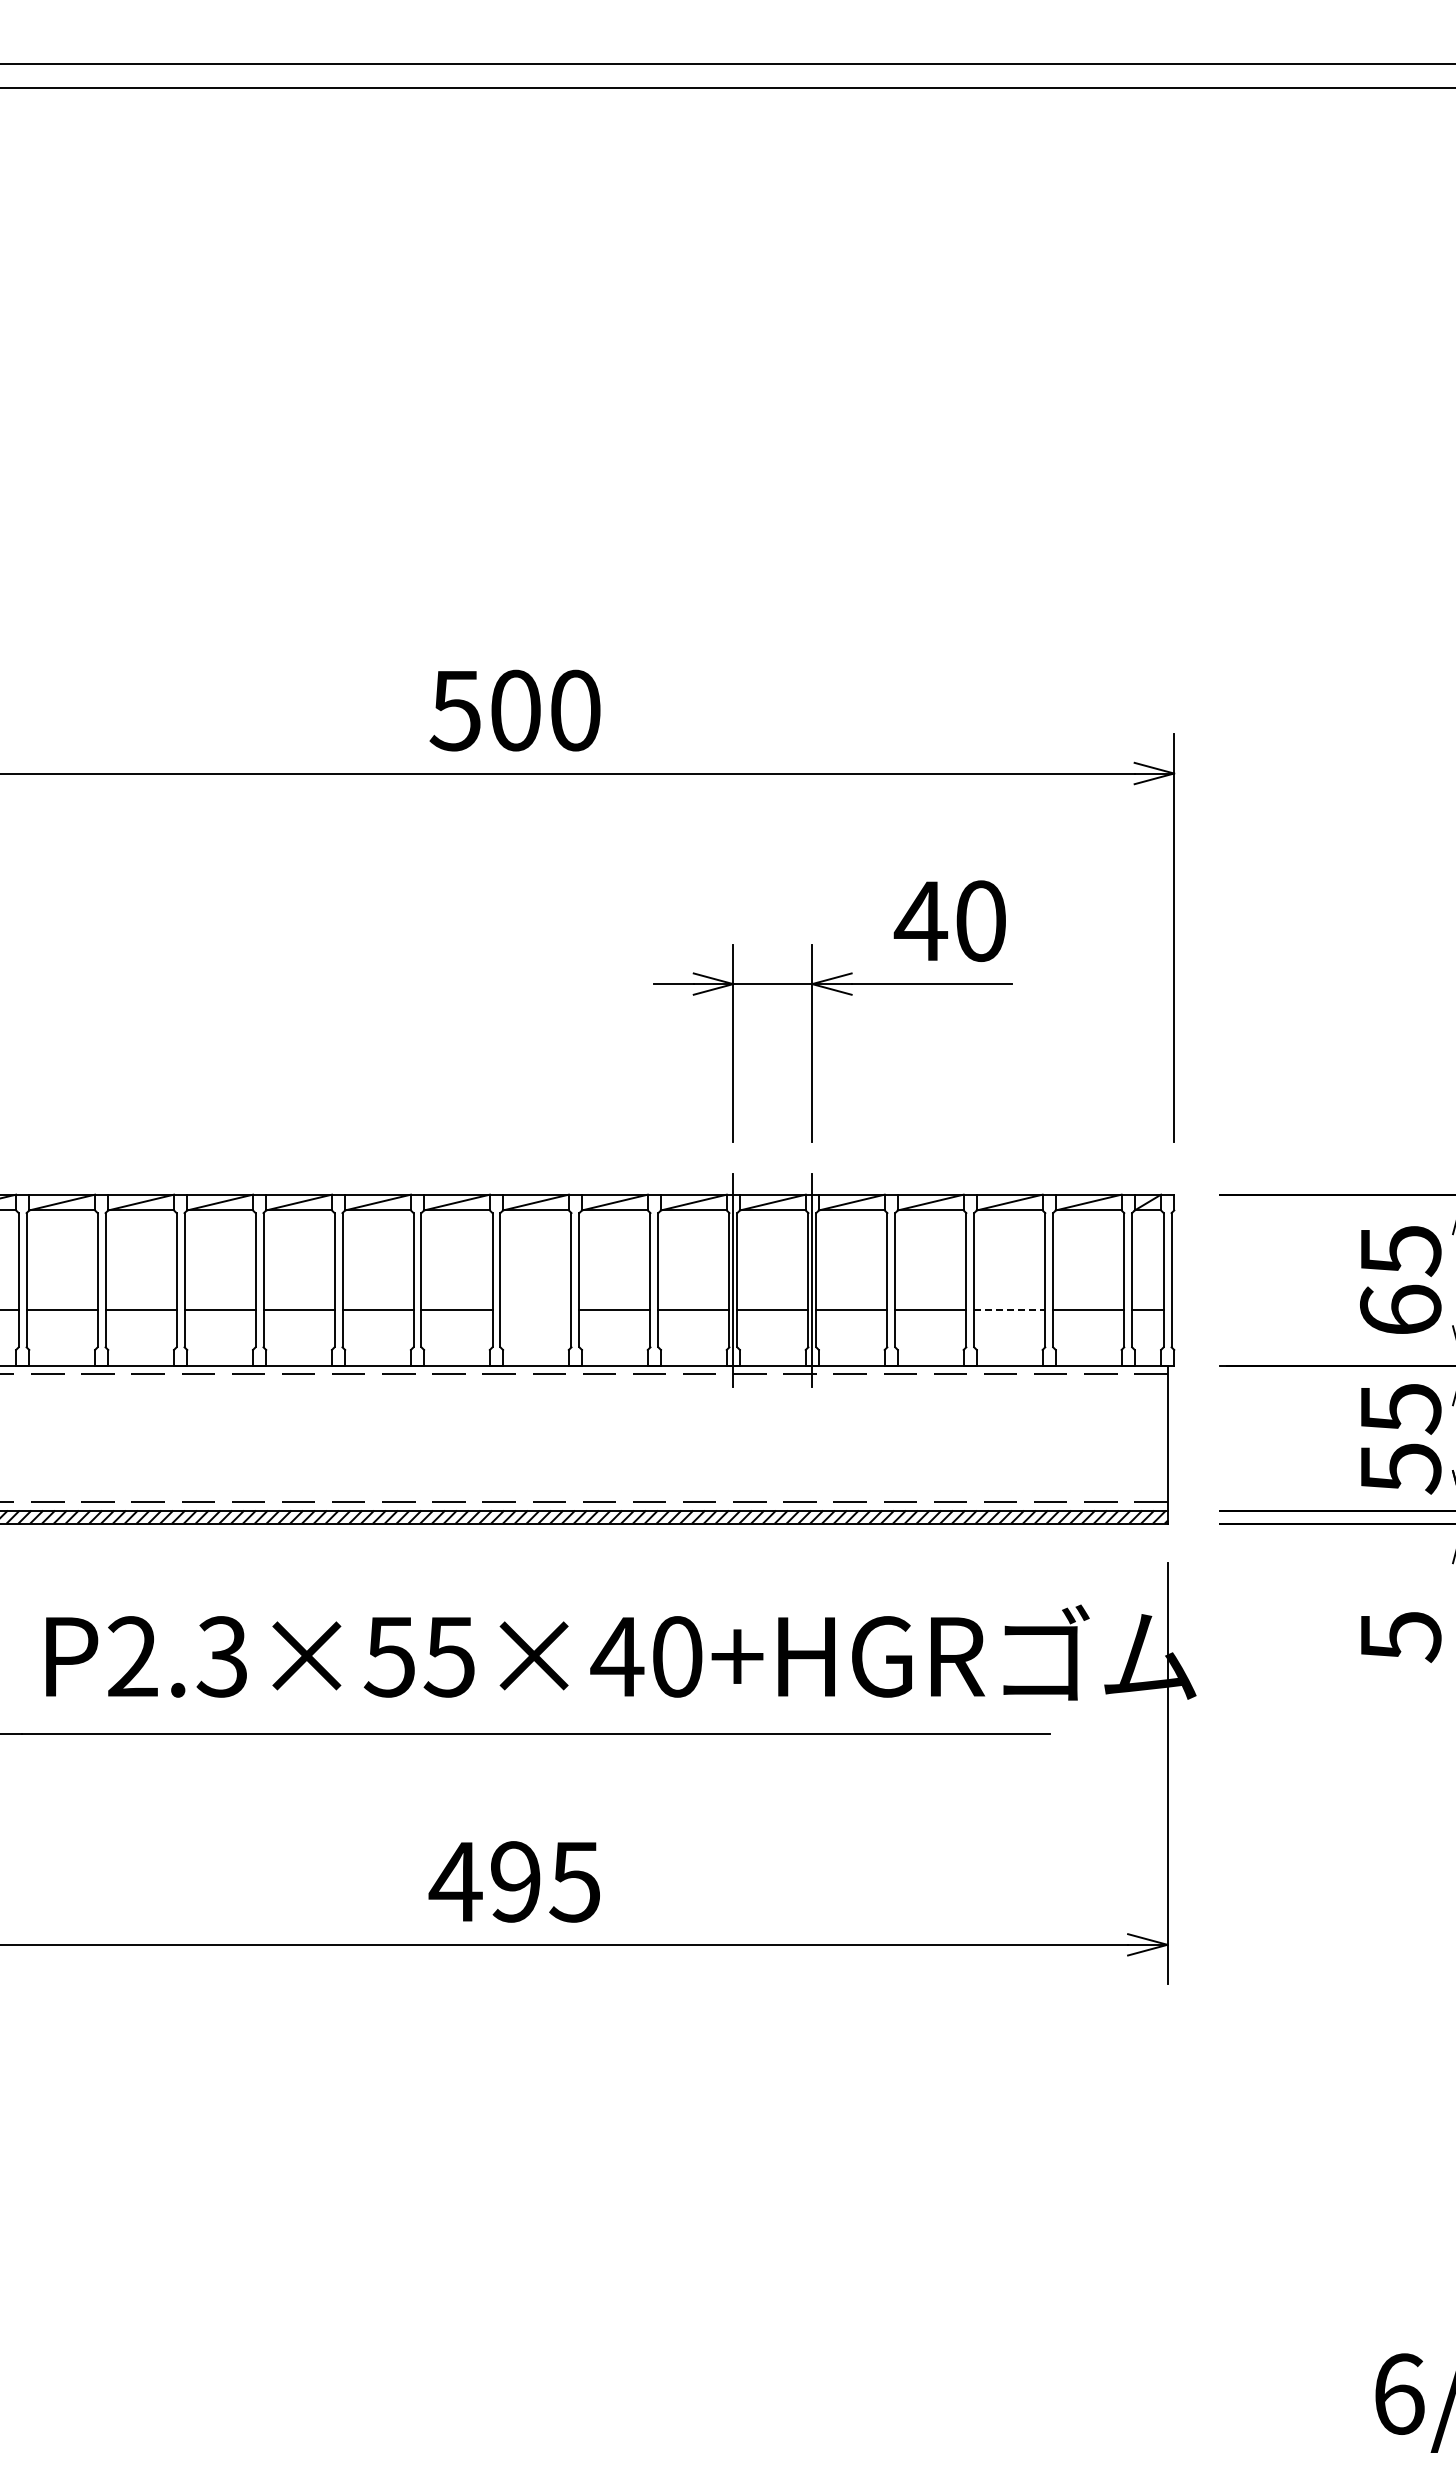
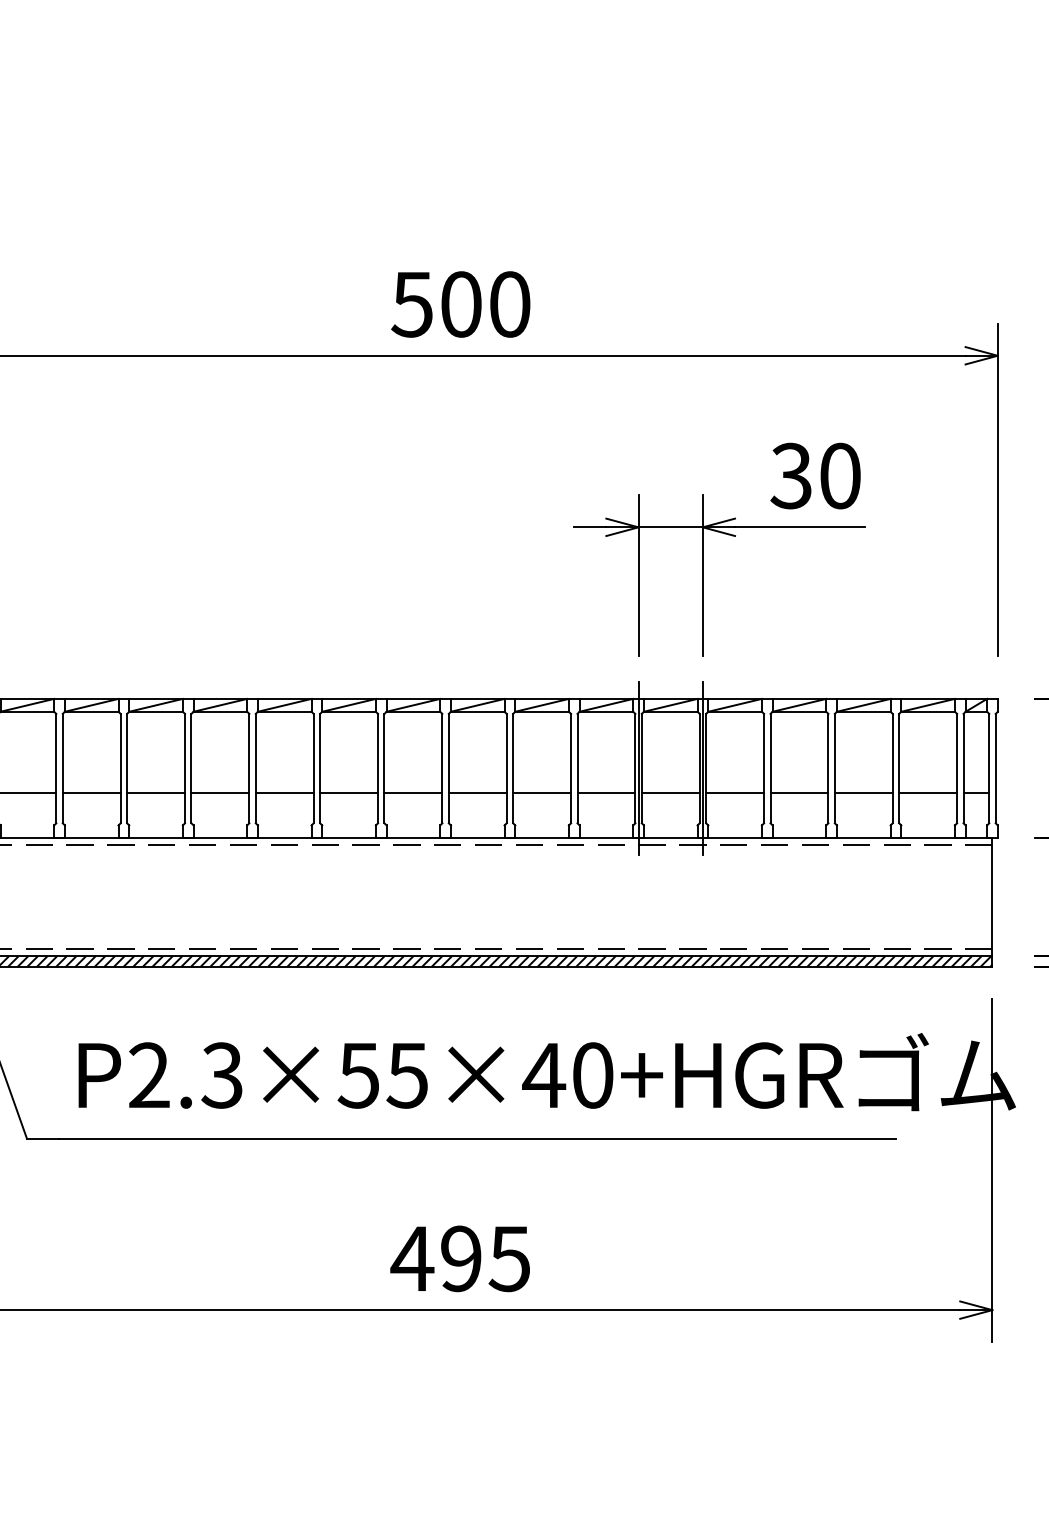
text: (920, 921) -> (791, 476), 40 -> 30
line: (535, 1310) -> (477, 793), added
line: (1009, 1310) -> (863, 793), dashed -> solid

